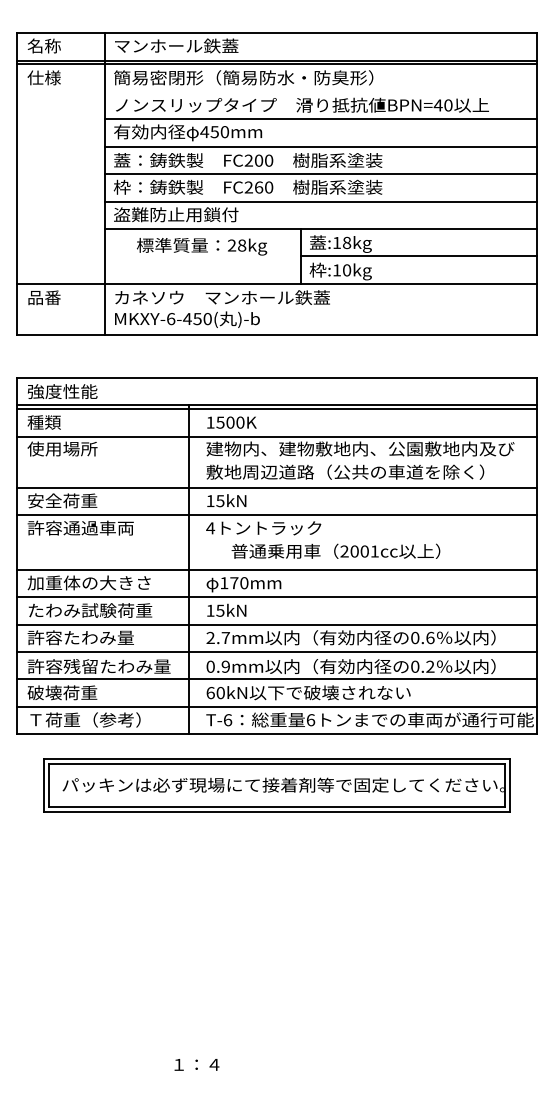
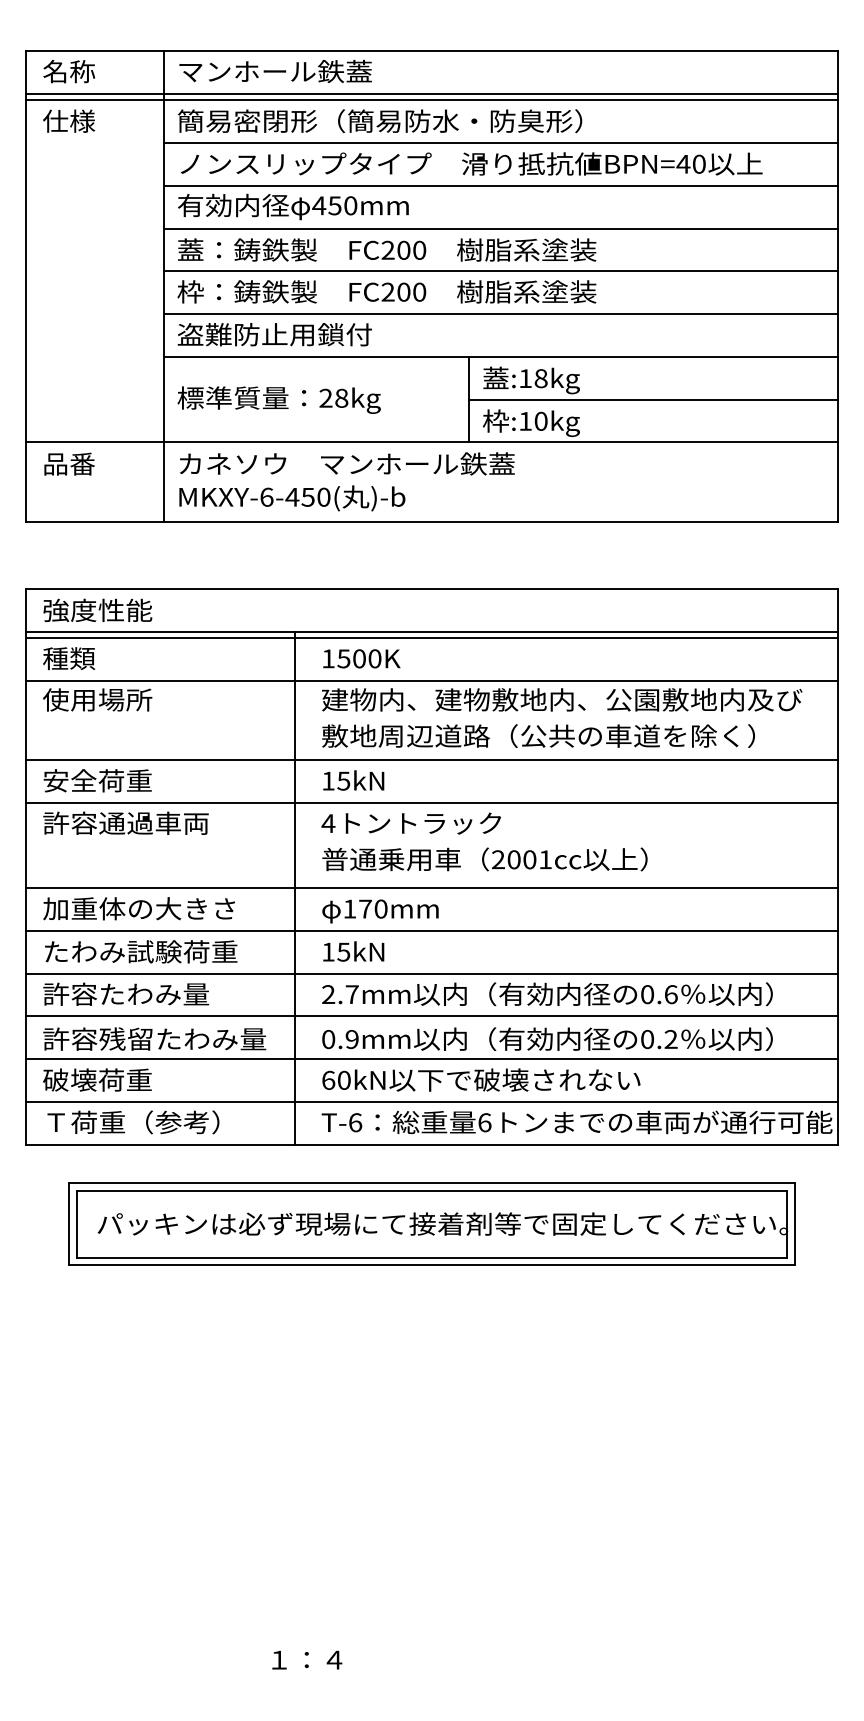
line: (320, 91) -> (499, 142), added
text: (259, 187) -> (404, 292), FC260 -> FC200
text: (202, 246) -> (279, 399), moved
text: (335, 550) -> (484, 858), moved

